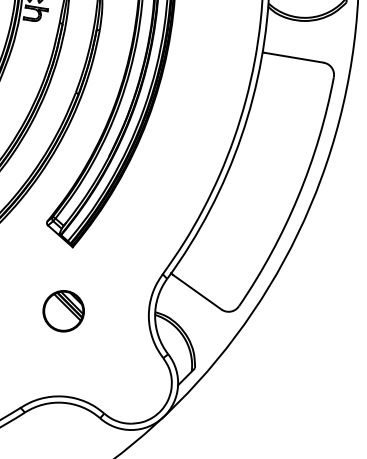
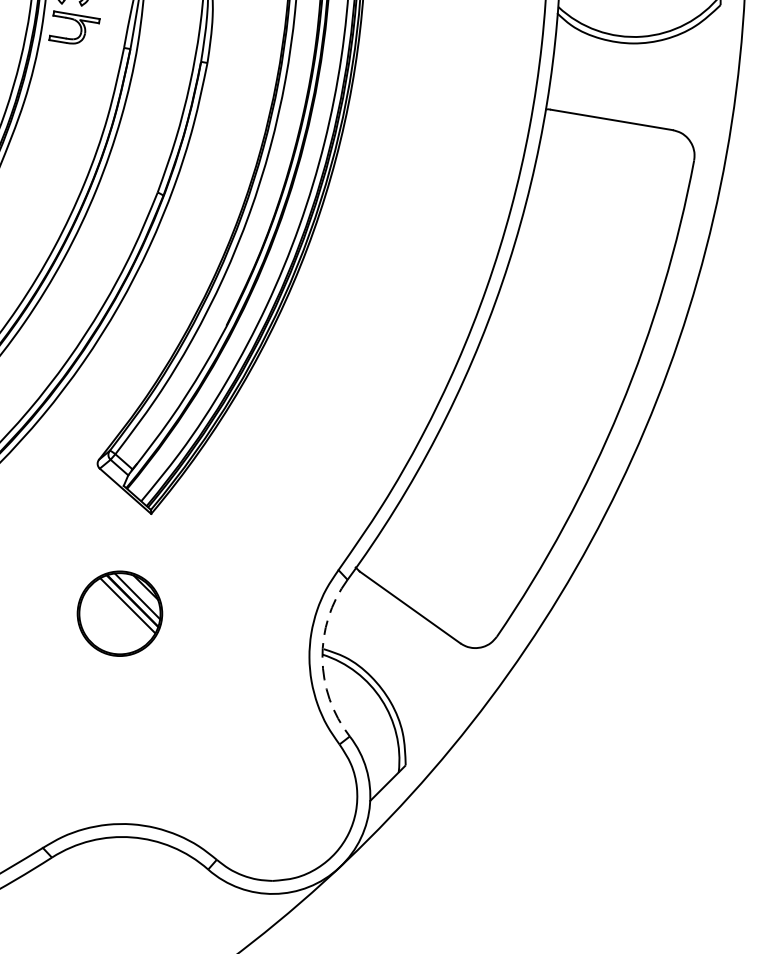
part: (63, 311) -> (119, 614), moved
arc: (155, 316) -> (323, 657), solid -> dashed

